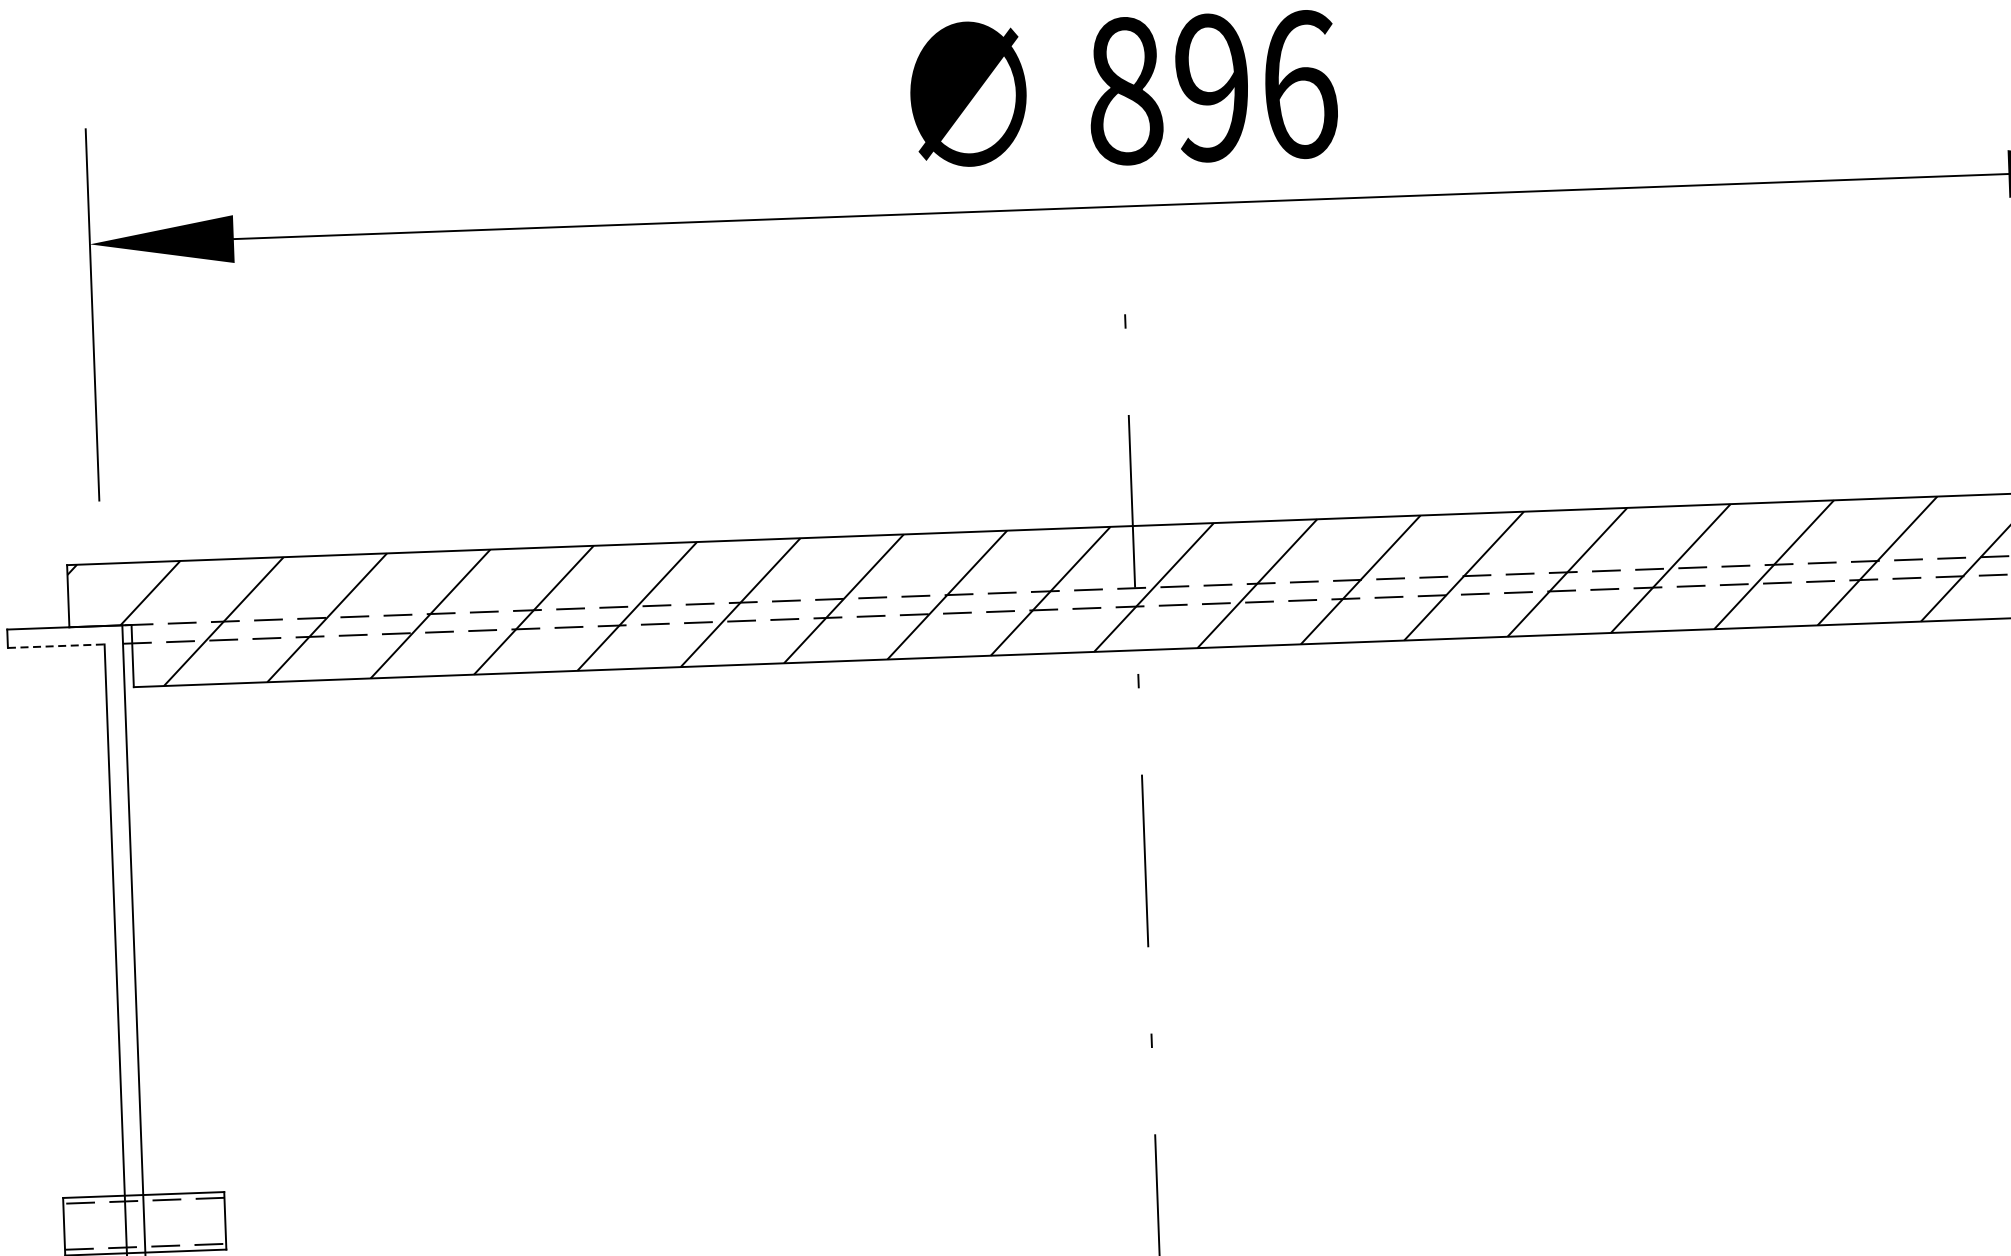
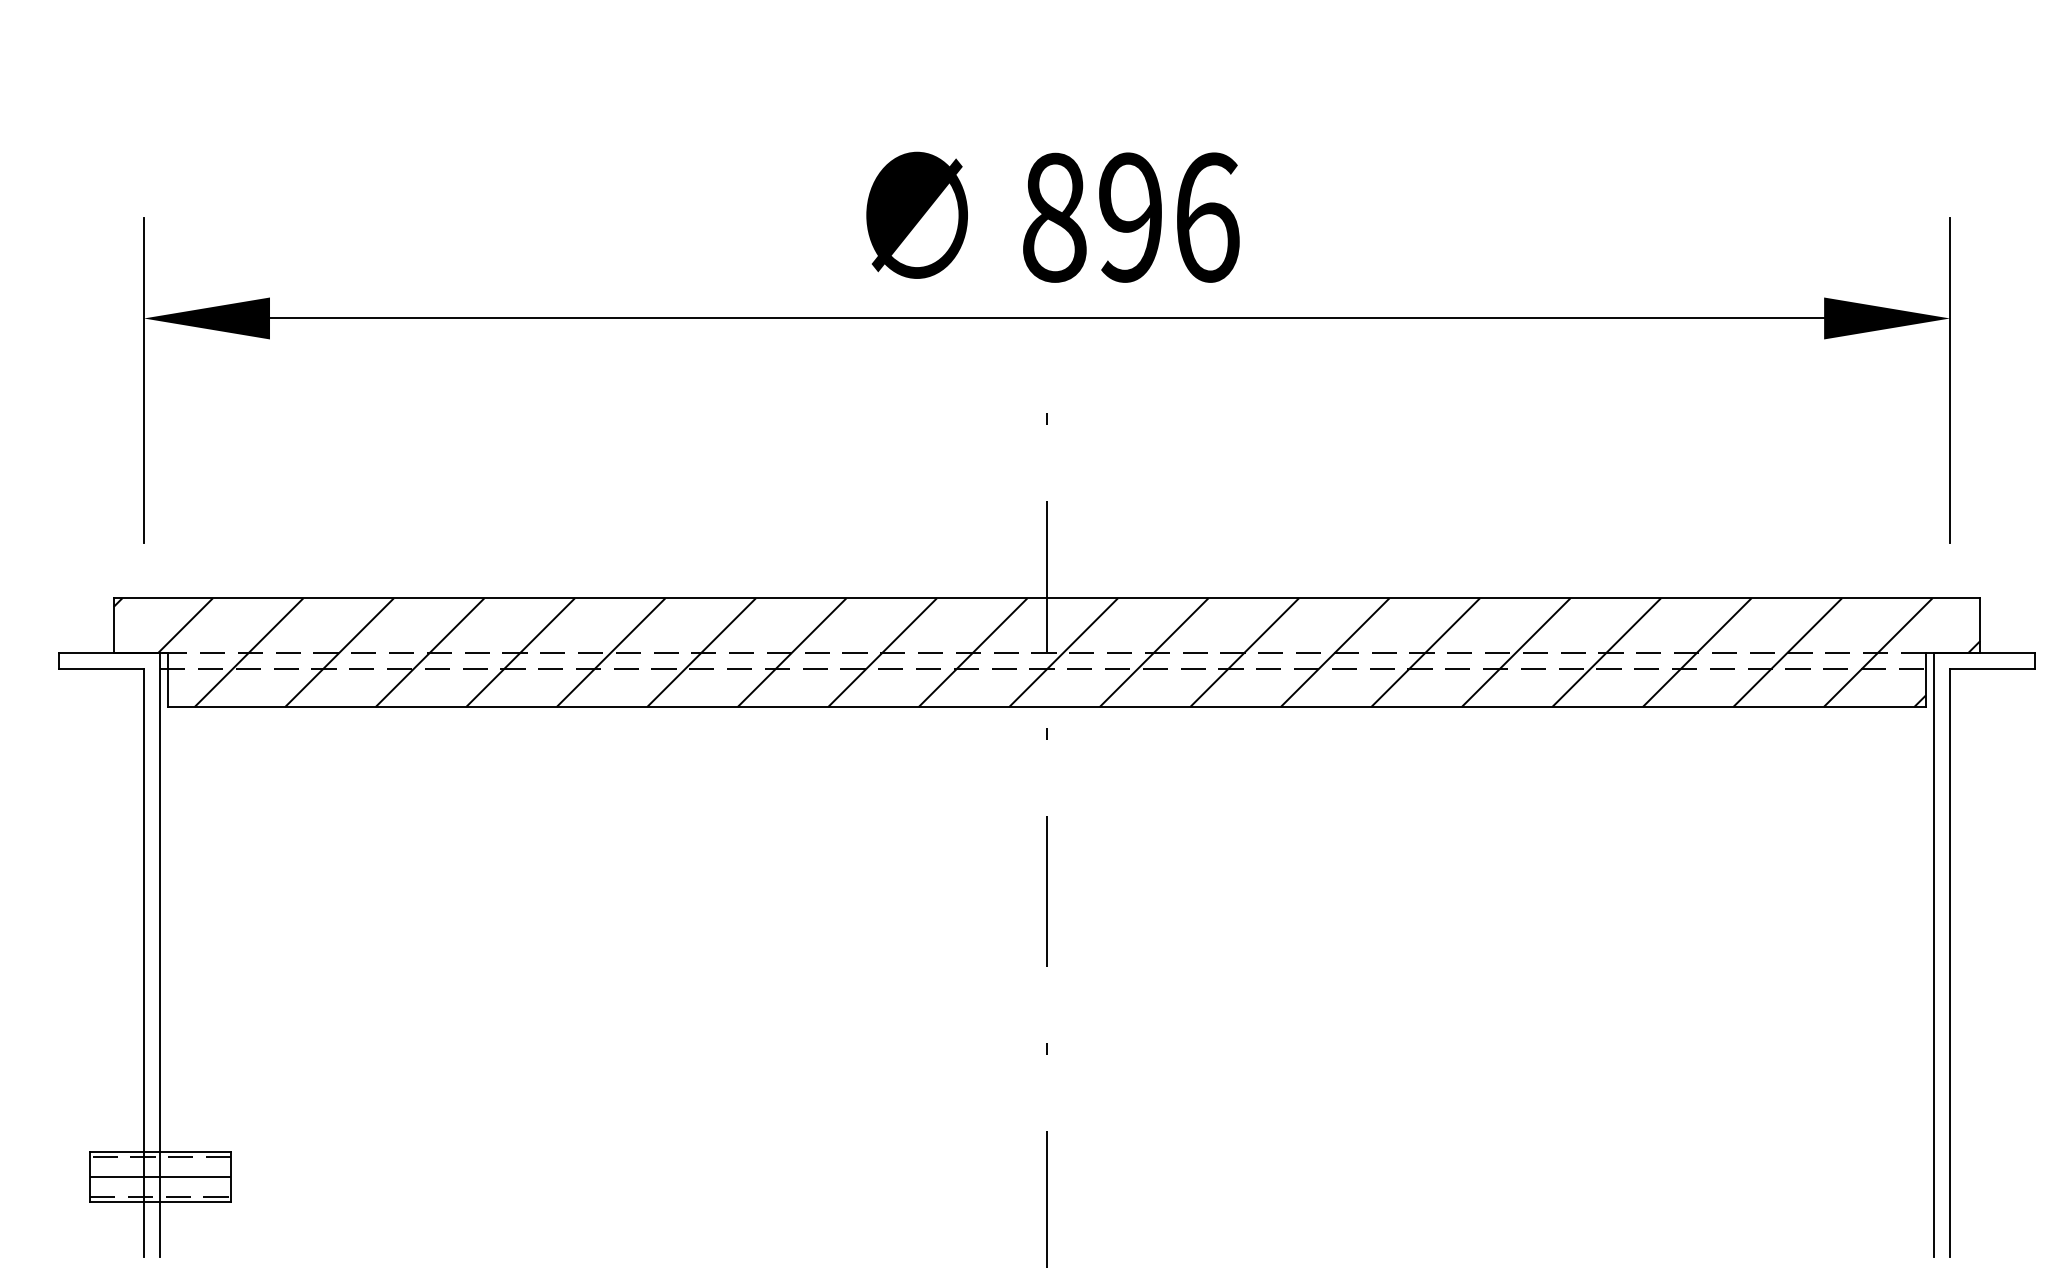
line: (57, 645) -> (102, 668), dashed -> solid
line: (144, 1223) -> (160, 1176), added

